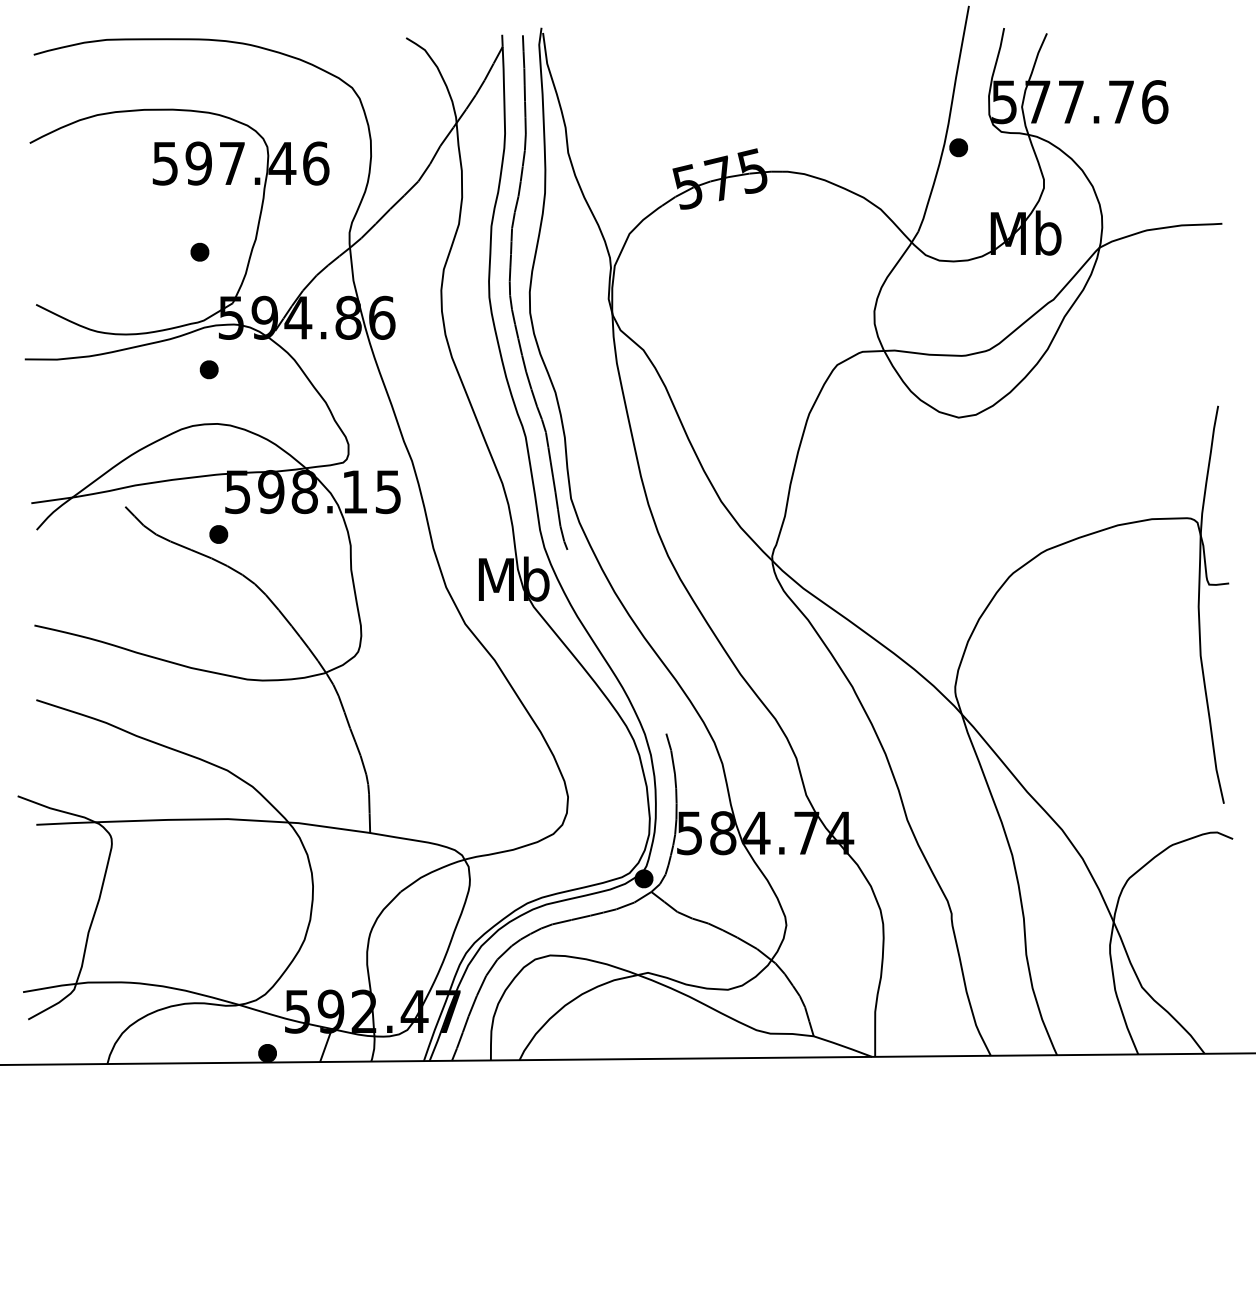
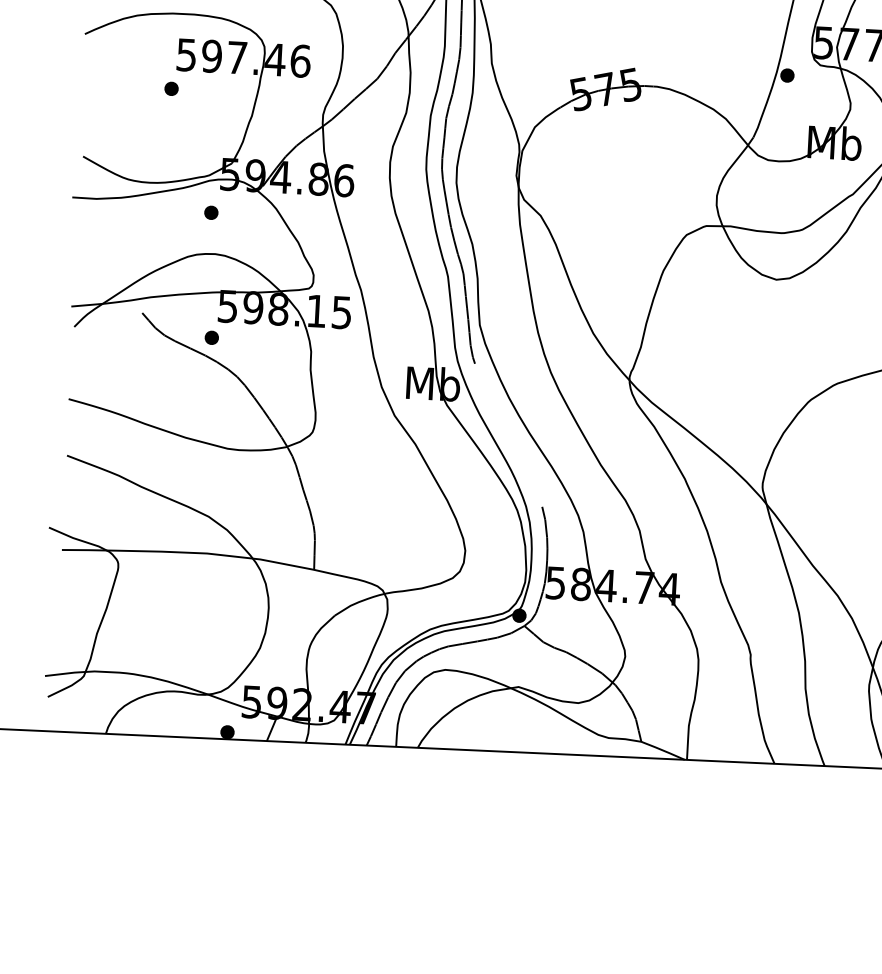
part: (199, 251) -> (171, 88), moved

